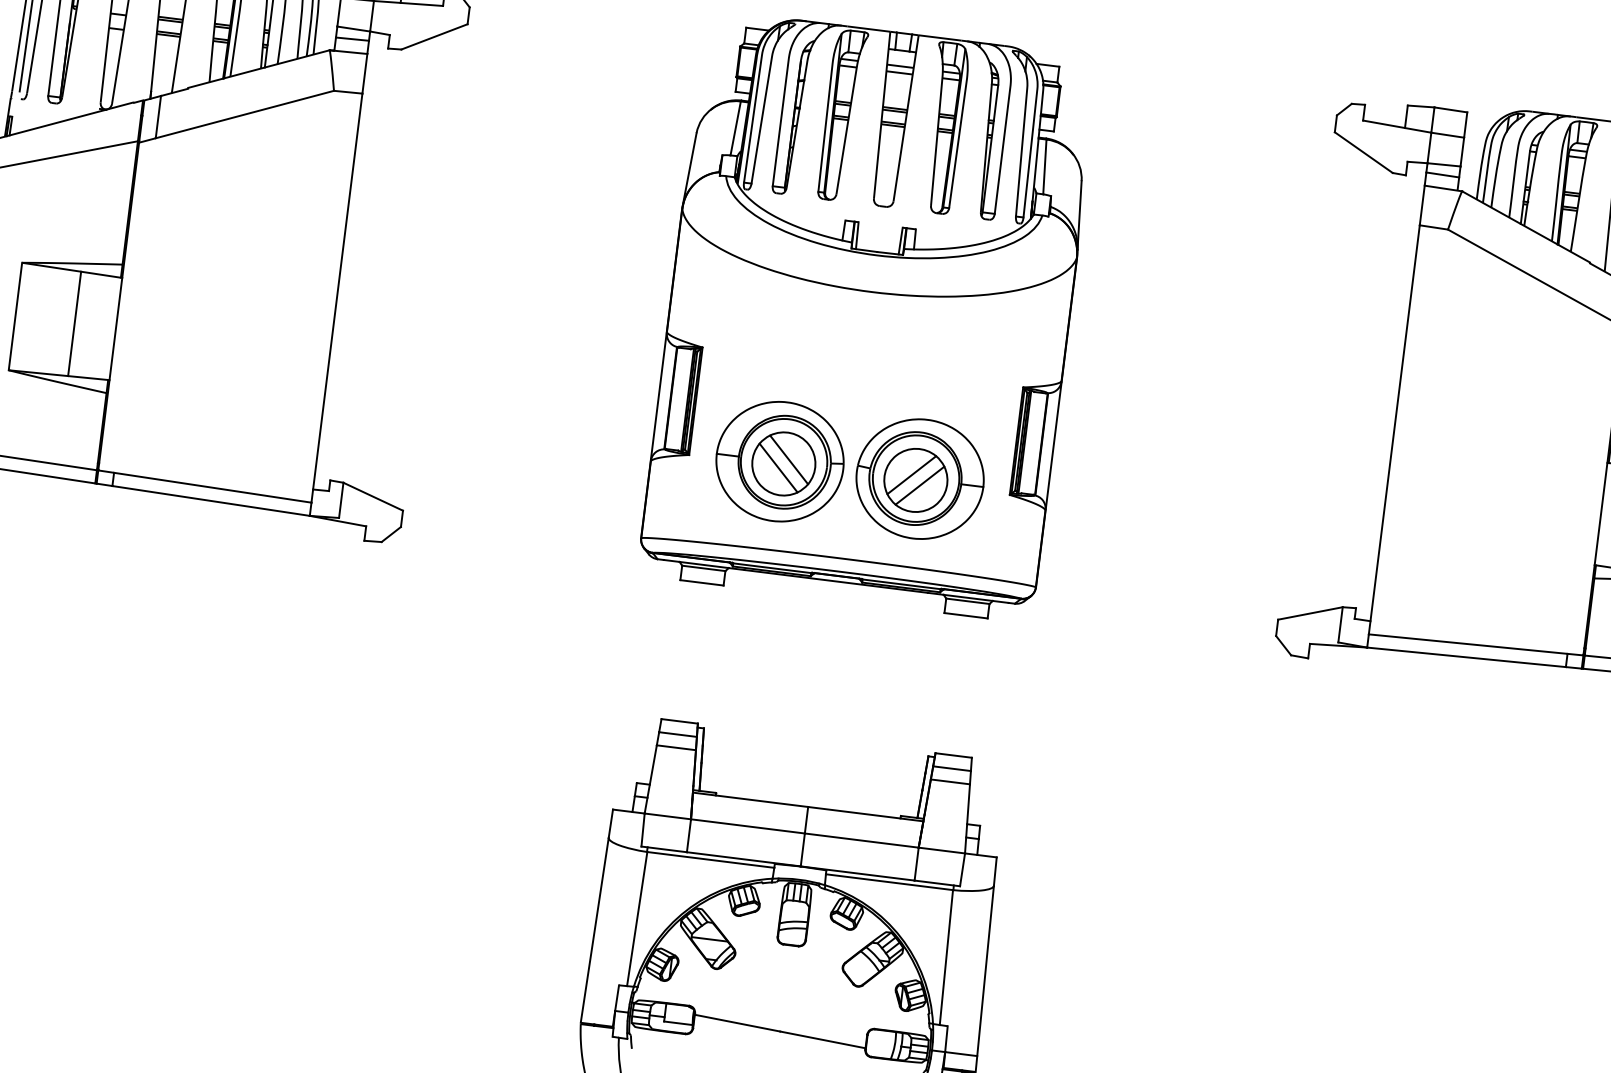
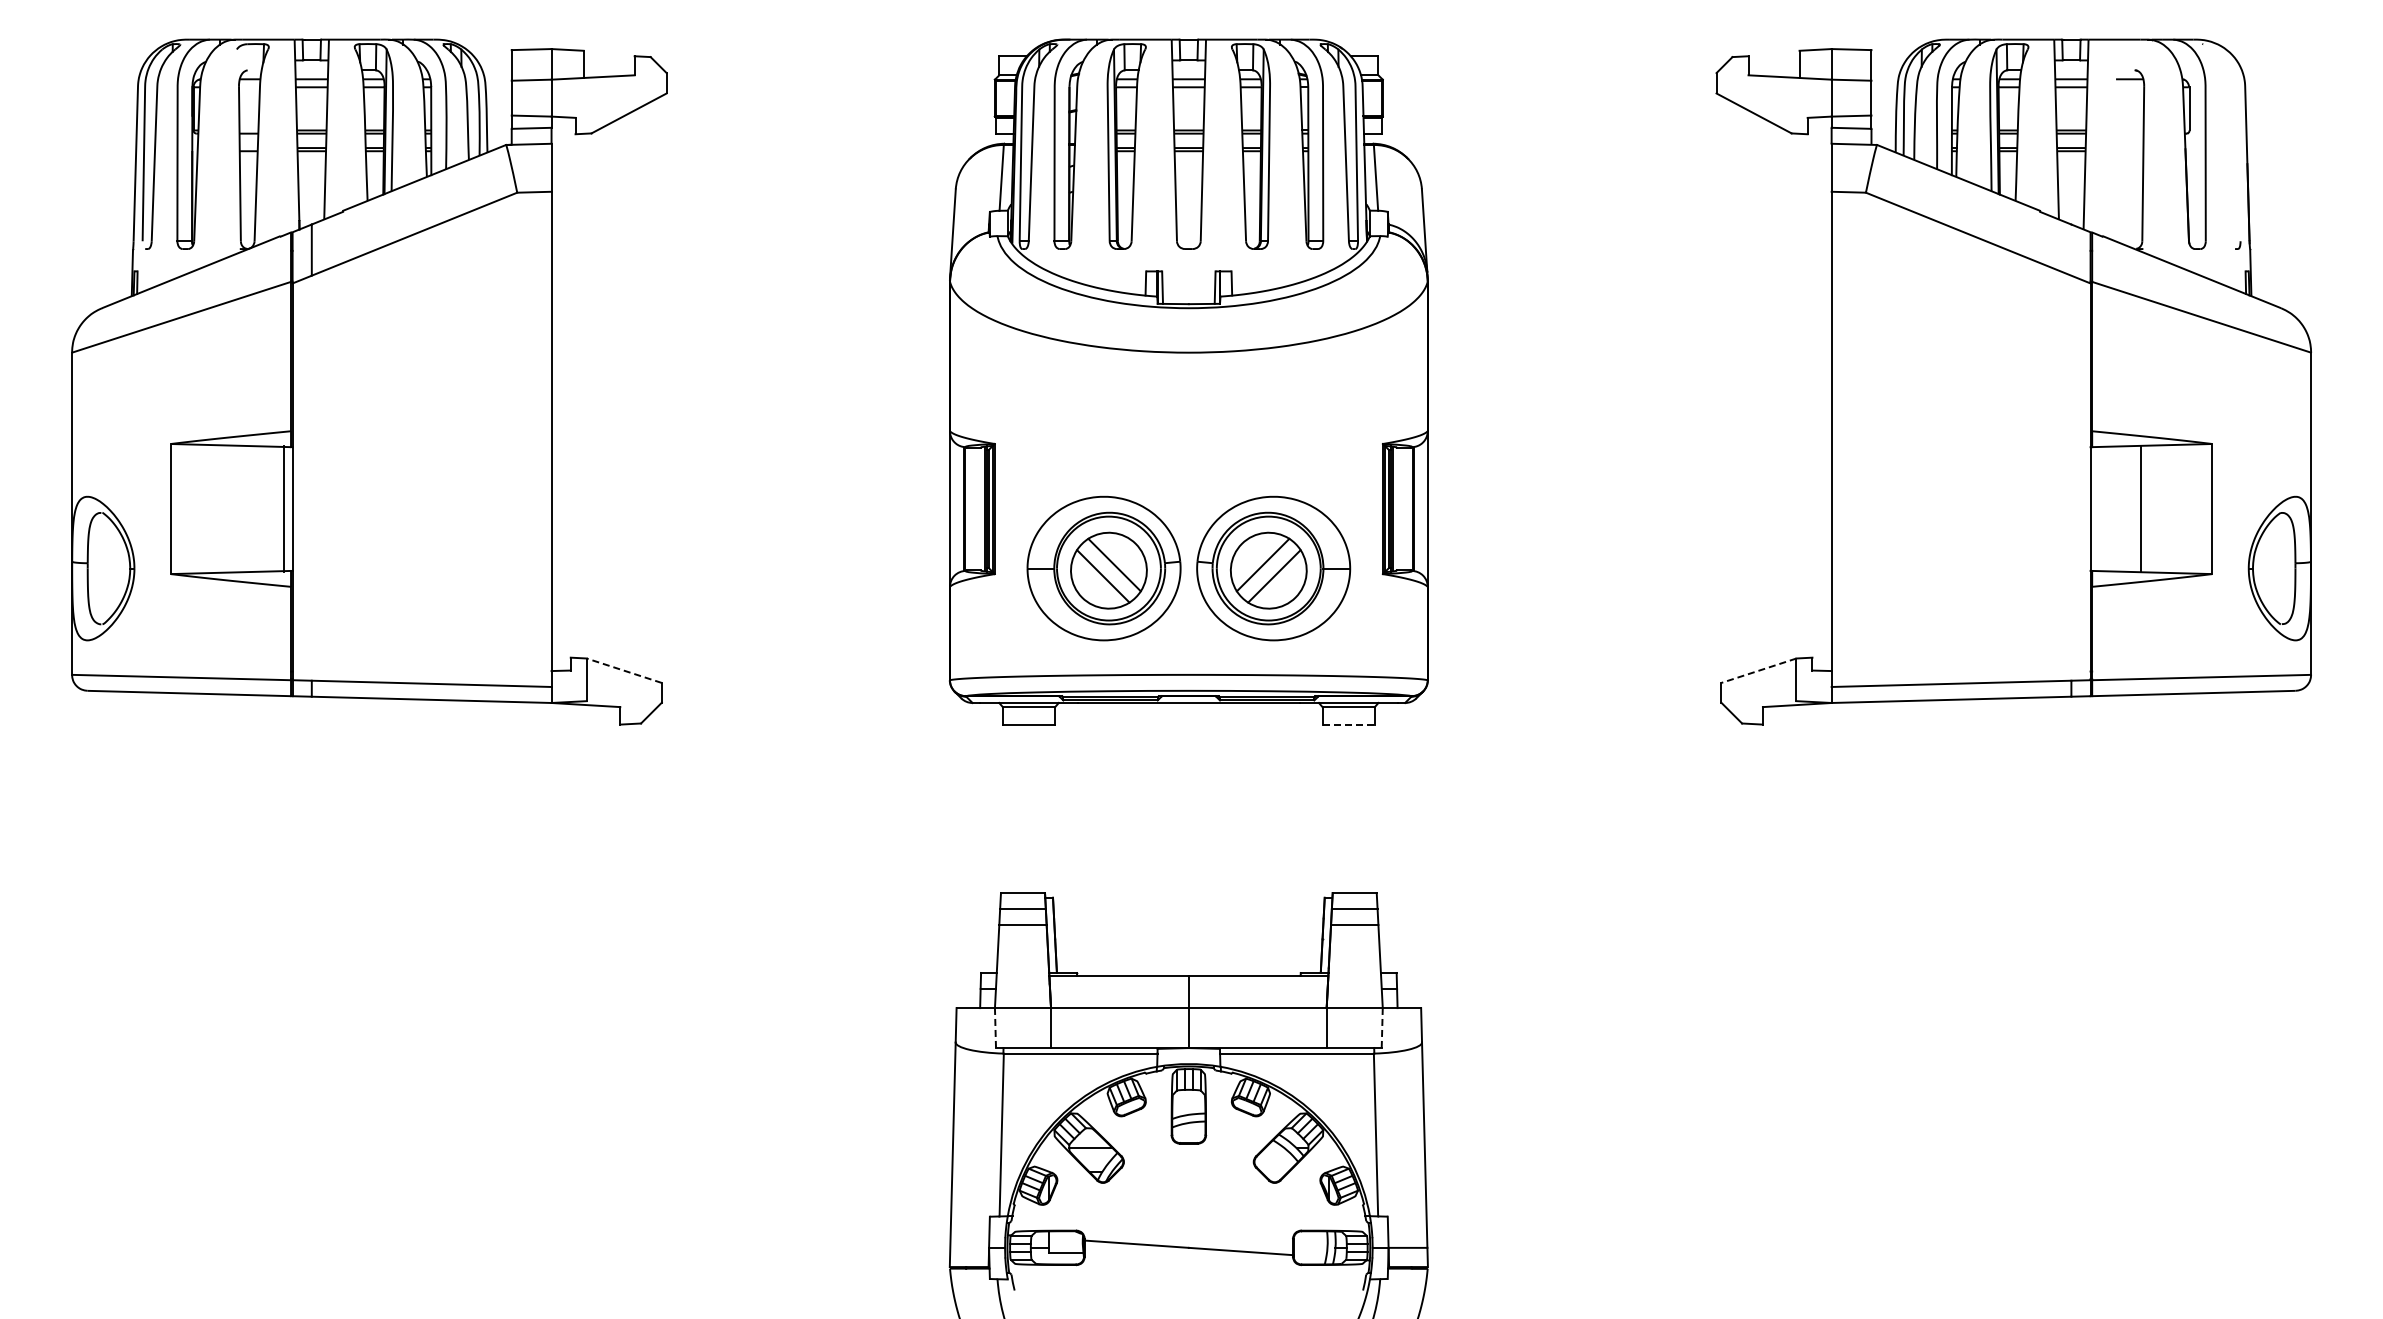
line: (74, 323) -> (283, 508), moved
line: (373, 496) -> (624, 670), solid -> dashed
line: (1310, 613) -> (1758, 670), solid -> dashed
line: (966, 615) -> (1349, 724), solid -> dashed
line: (643, 830) -> (995, 1028), solid -> dashed
line: (962, 870) -> (1382, 1028), solid -> dashed

